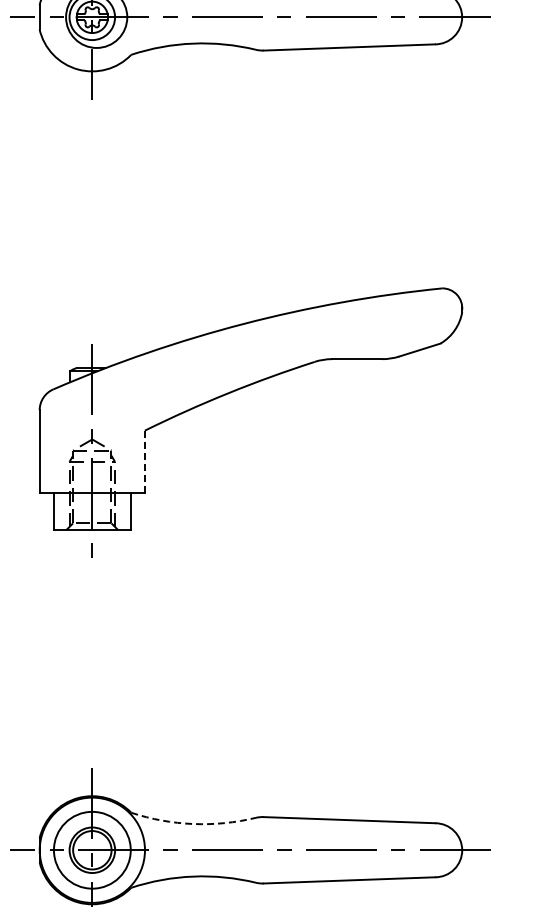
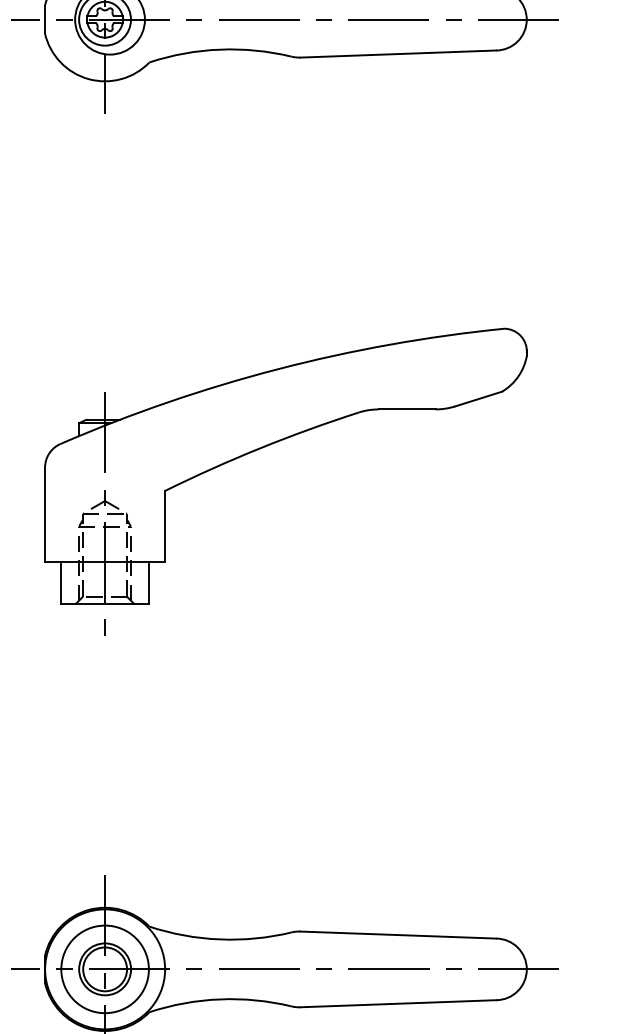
line: (144, 461) -> (164, 526), dashed -> solid
arc: (193, 824) -> (220, 940), dashed -> solid

